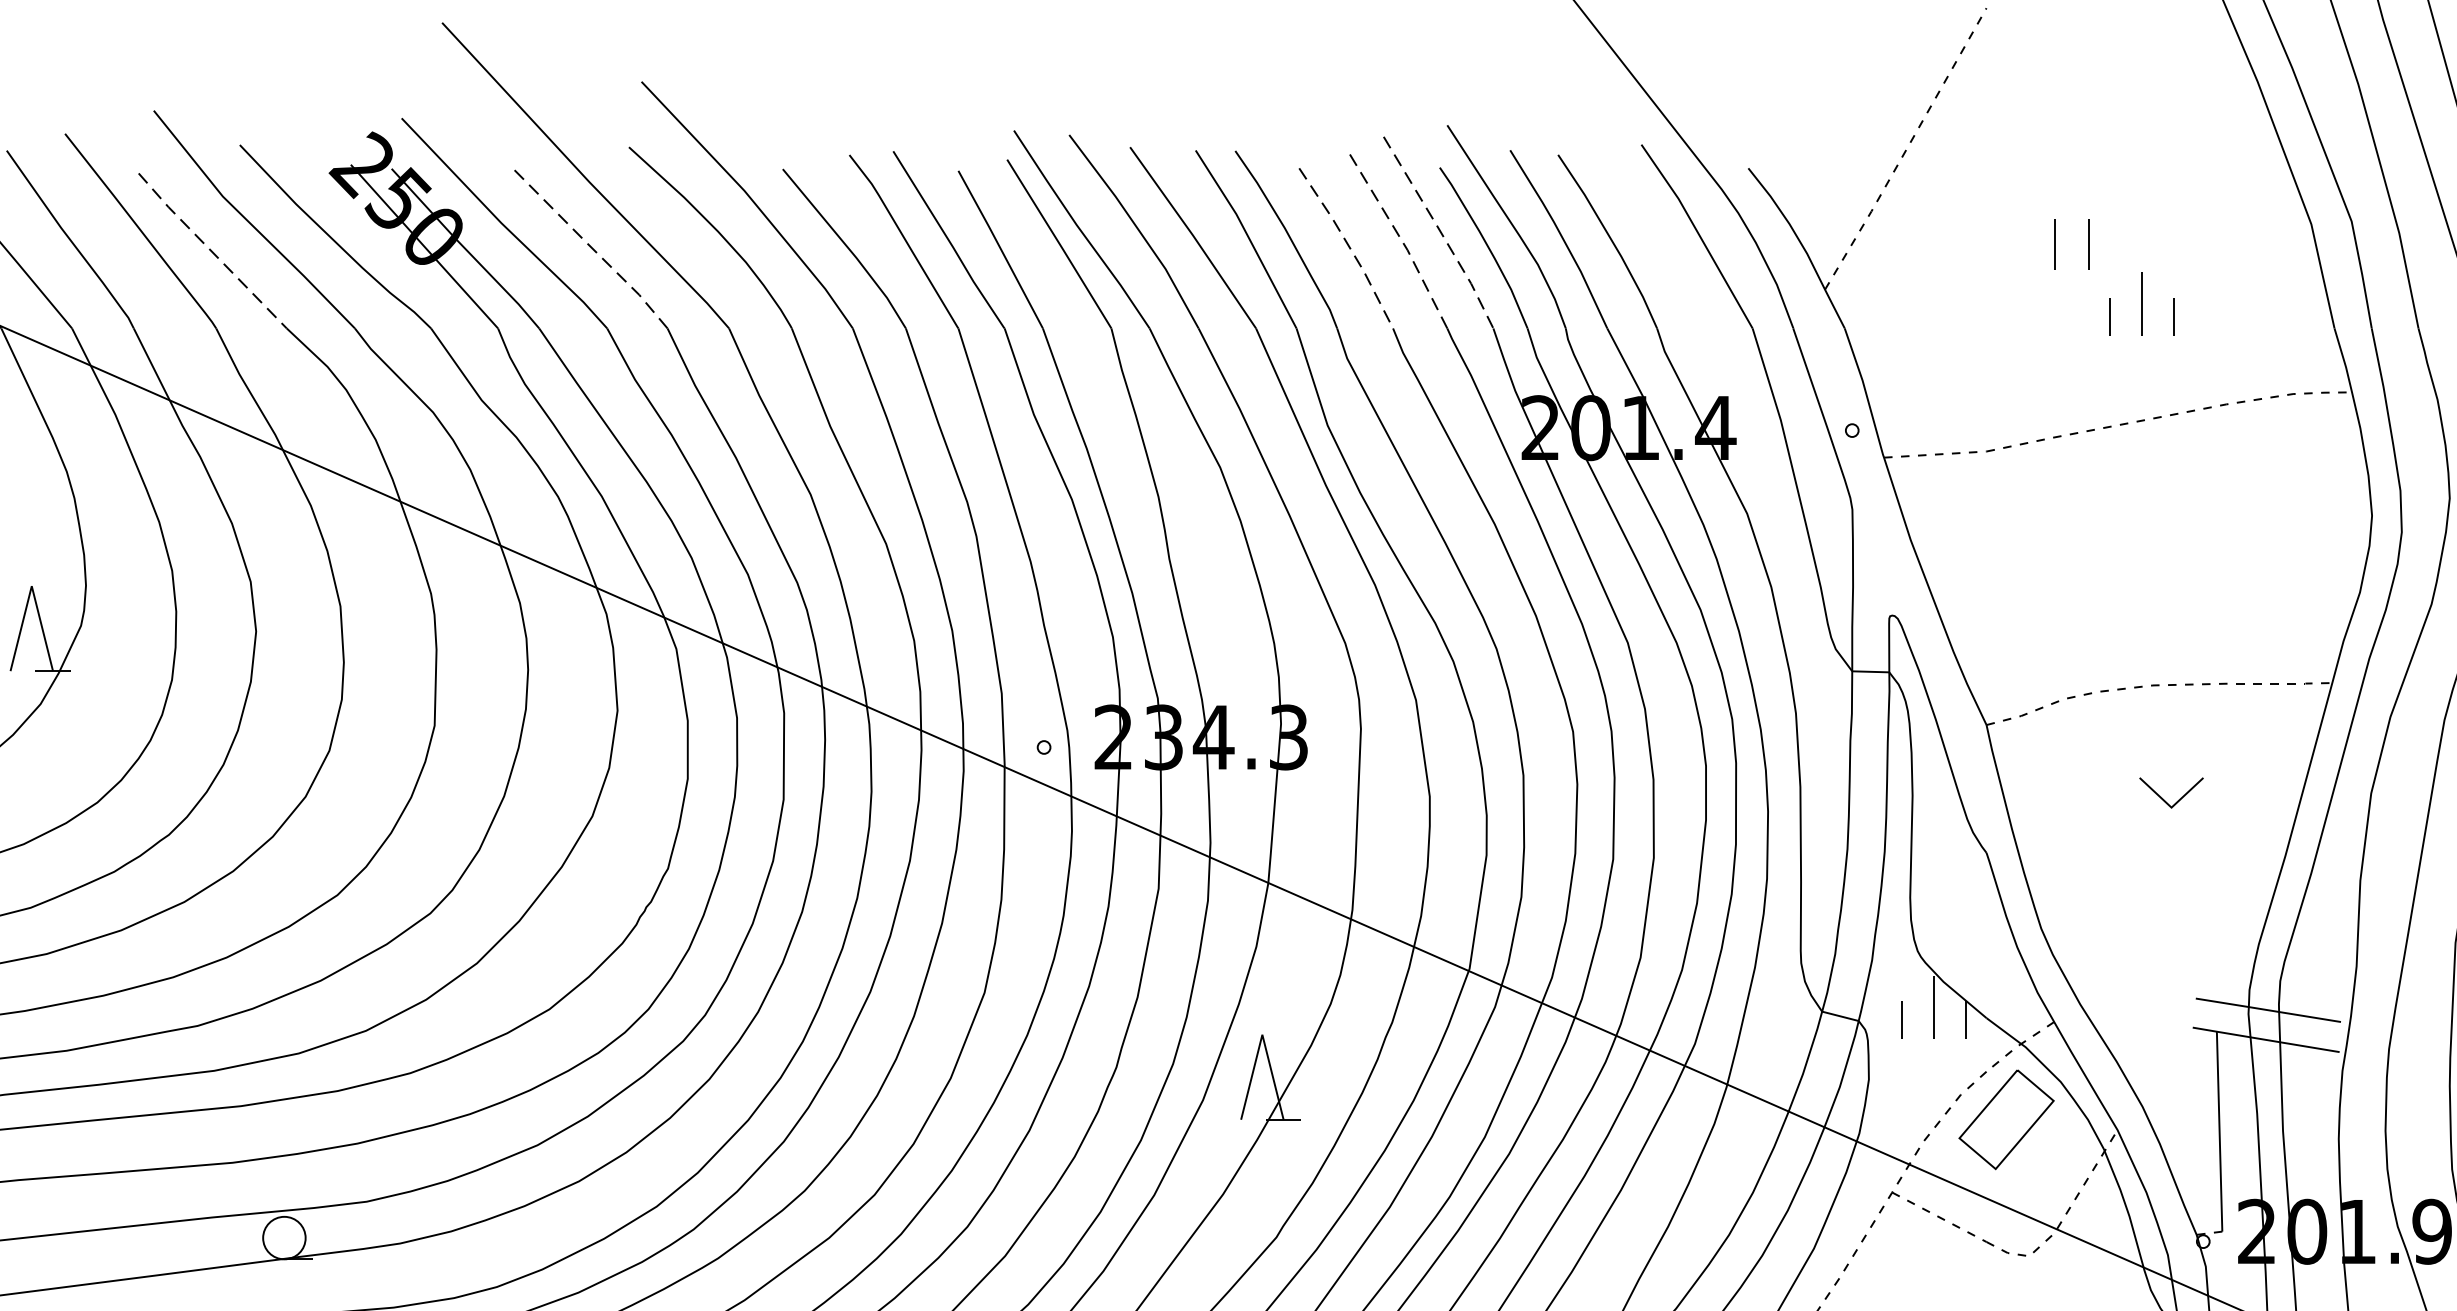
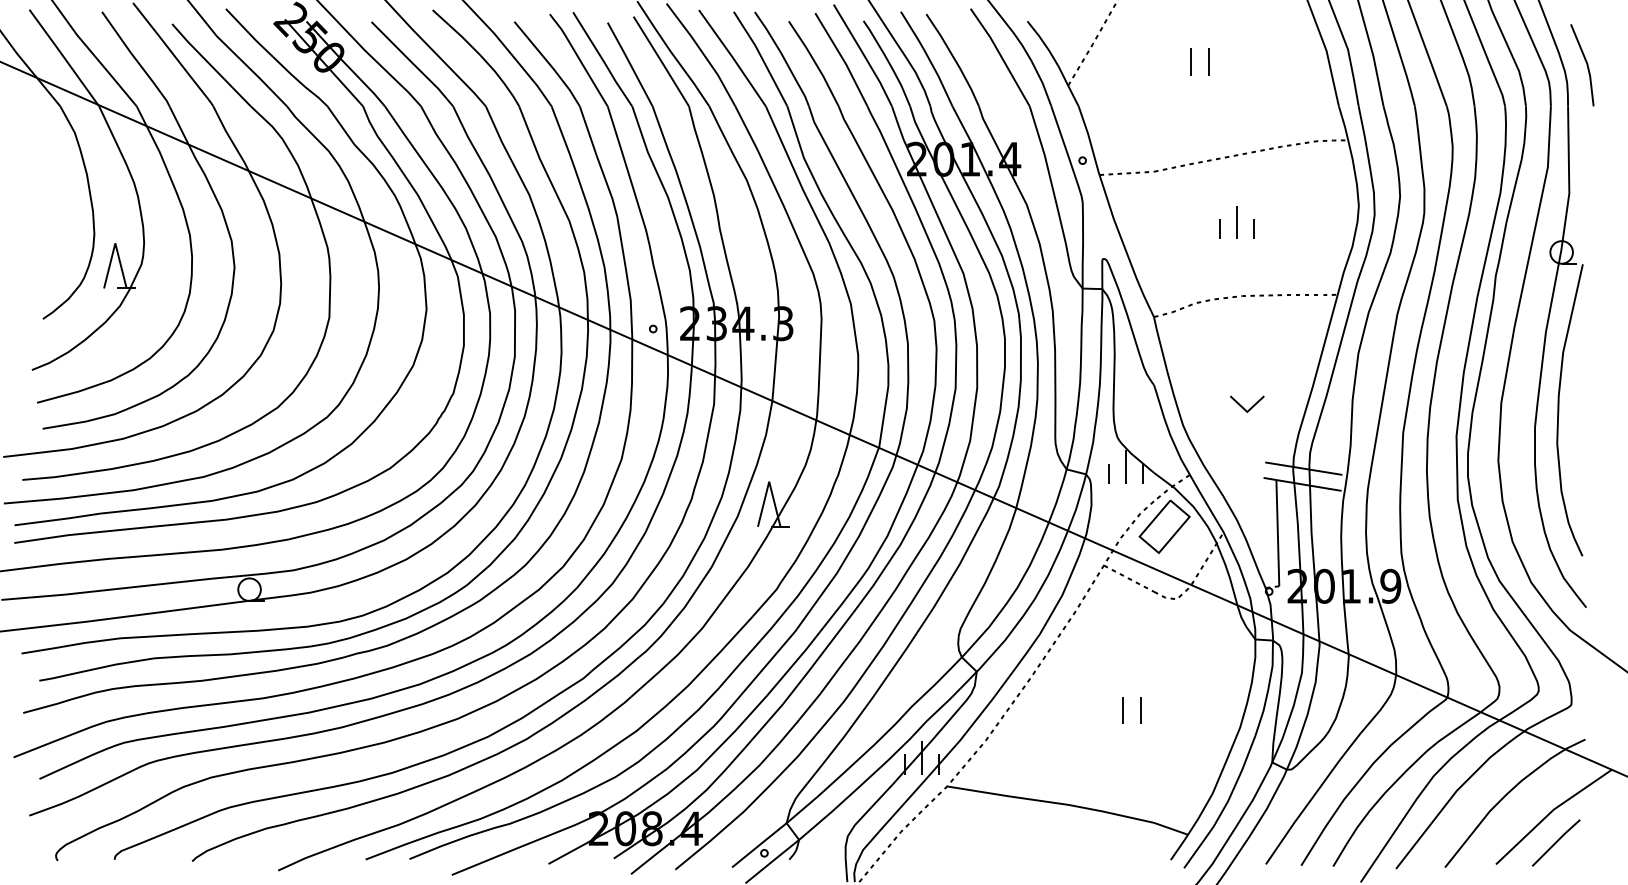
line: (1441, 232) -> (864, 55), dashed -> solid
line: (1400, 238) -> (842, 58), dashed -> solid
line: (591, 247) -> (412, 63), dashed -> solid
line: (1349, 247) -> (815, 63), dashed -> solid
line: (210, 251) -> (210, 65), dashed -> solid
part: (2141, 304) -> (1236, 222), moved
part: (2171, 791) -> (1247, 403), moved

